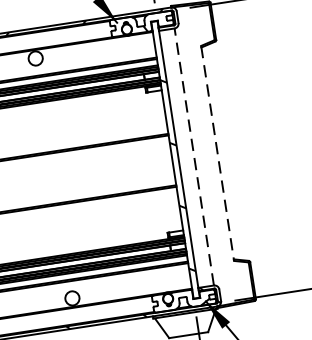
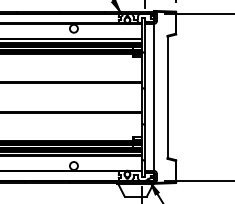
line: (217, 153) -> (167, 97), dashed -> solid
line: (194, 157) -> (154, 97), dashed -> solid

